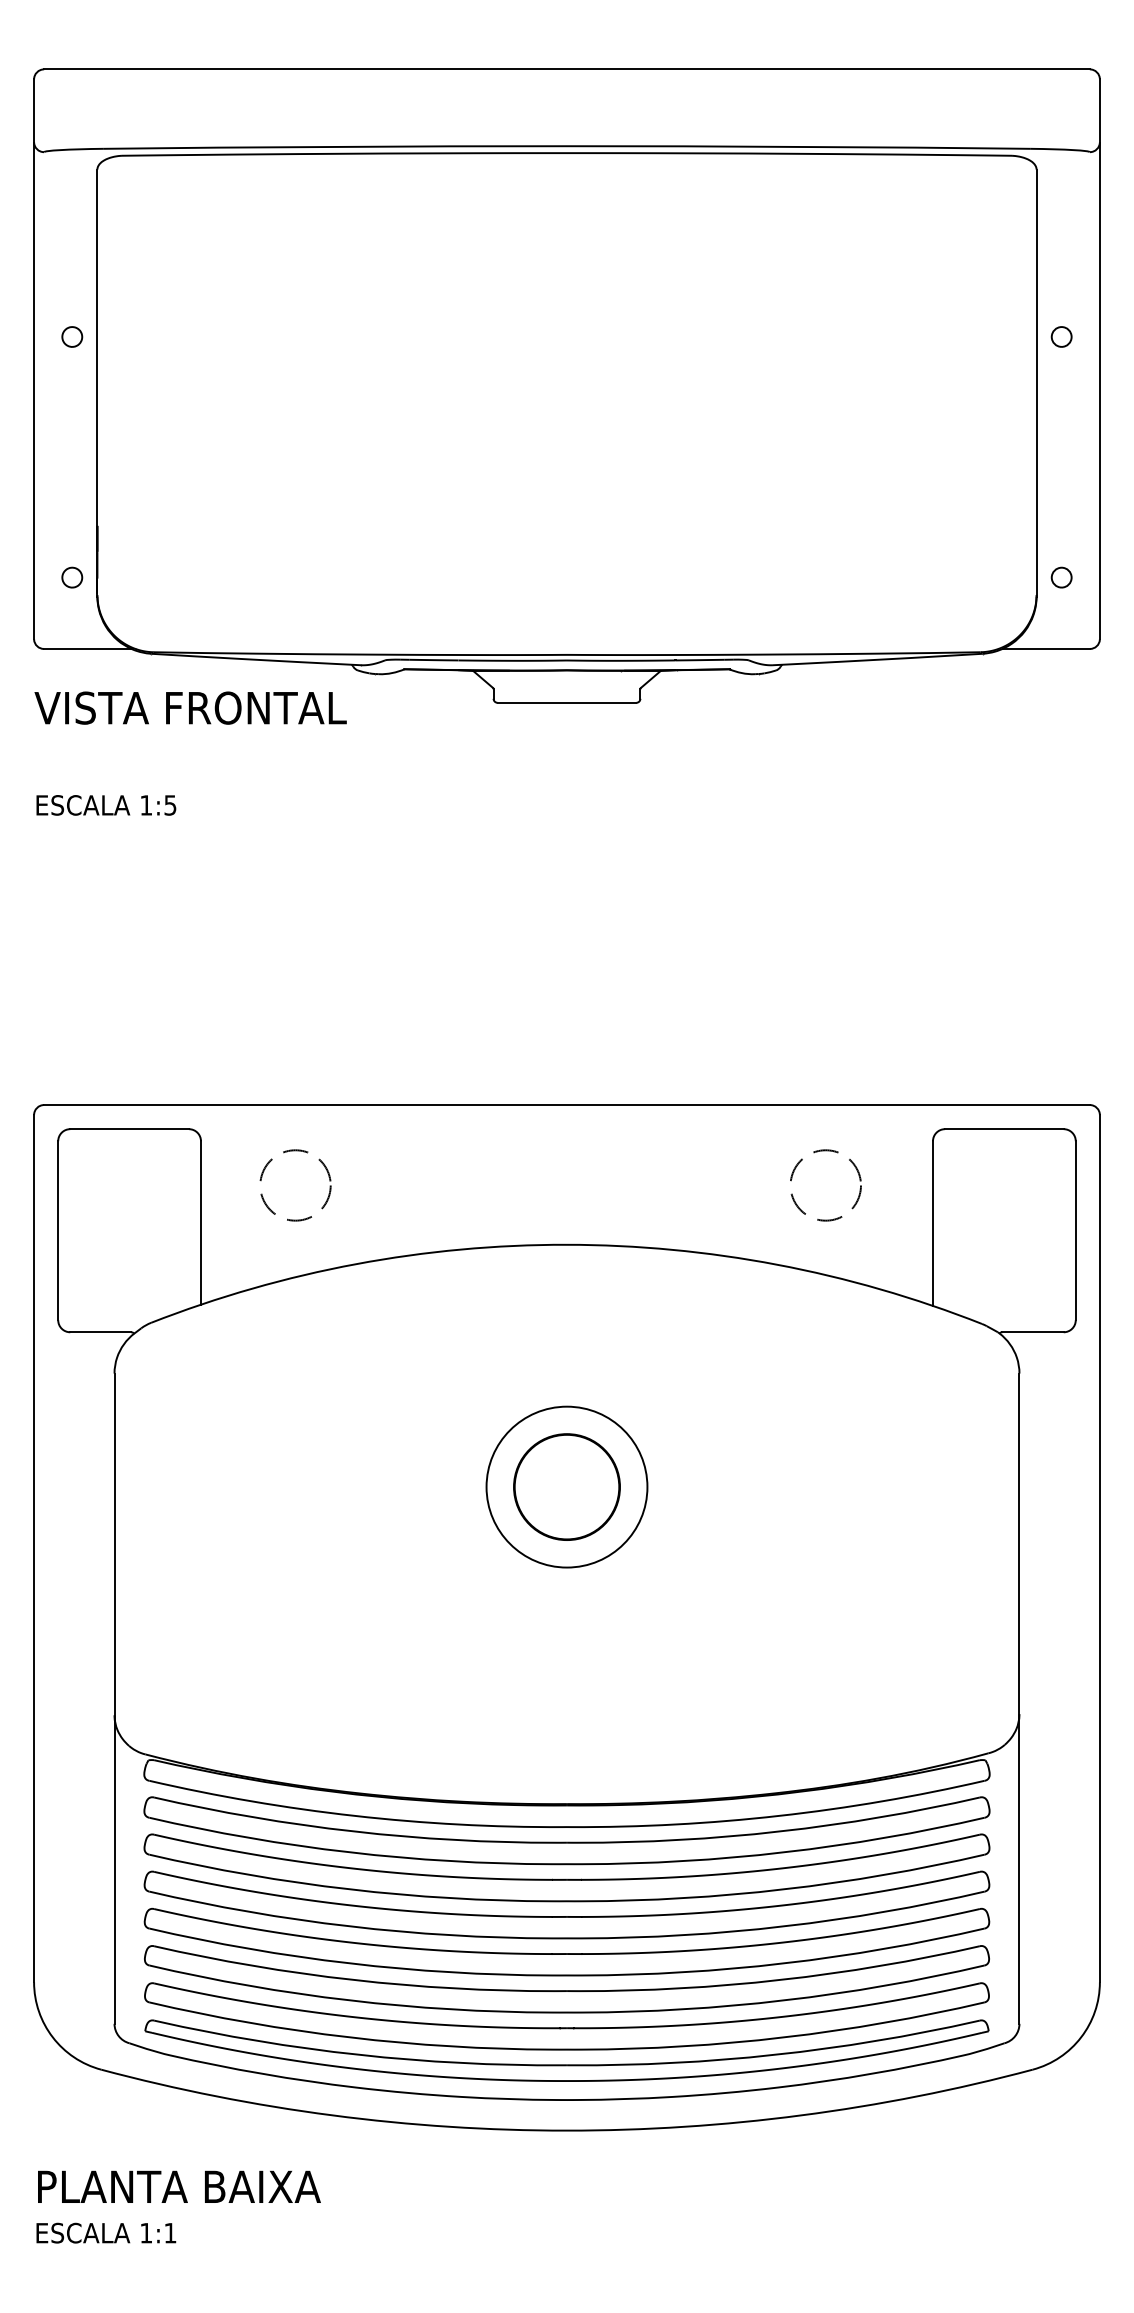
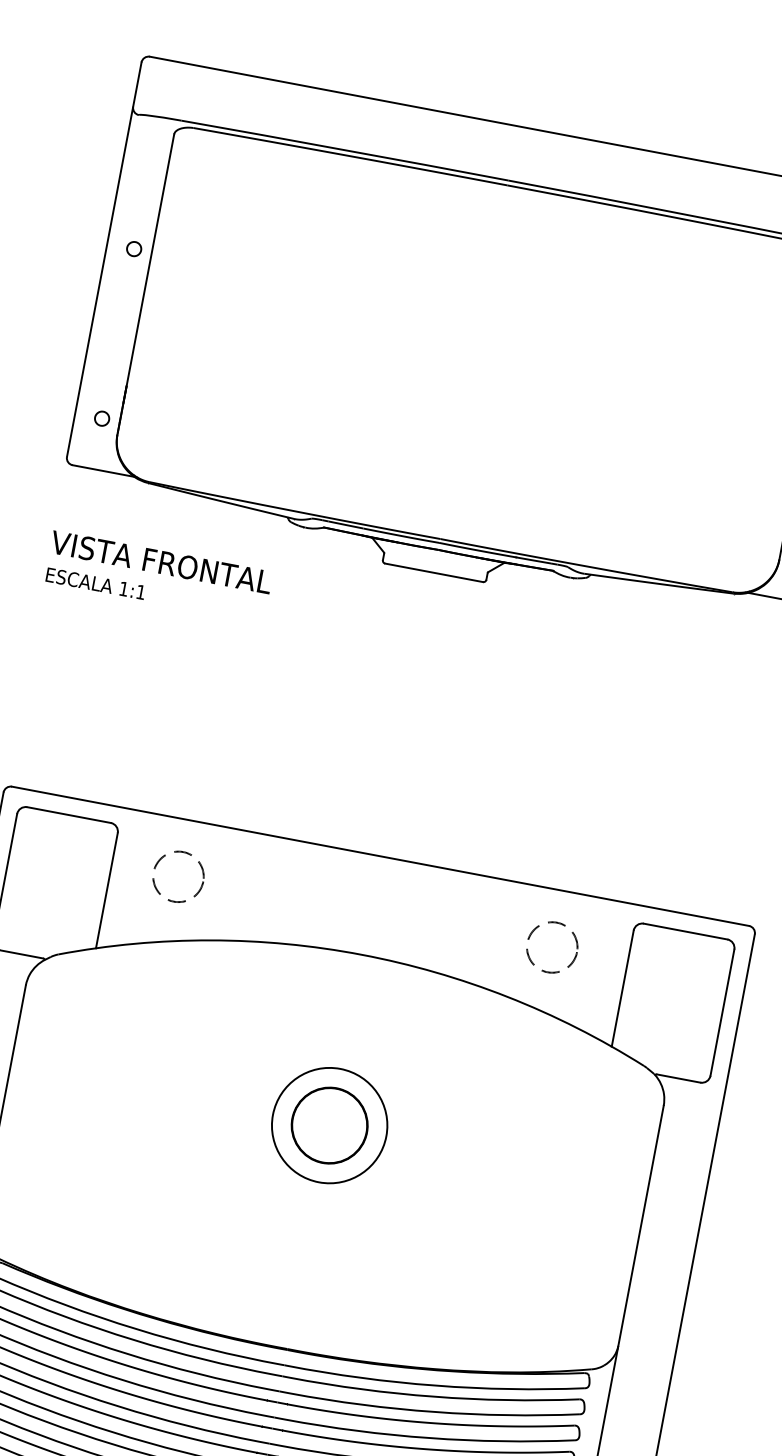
text: (190, 707) -> (161, 561), moved
text: (170, 805) -> (140, 592), 1:5 -> 1:1

